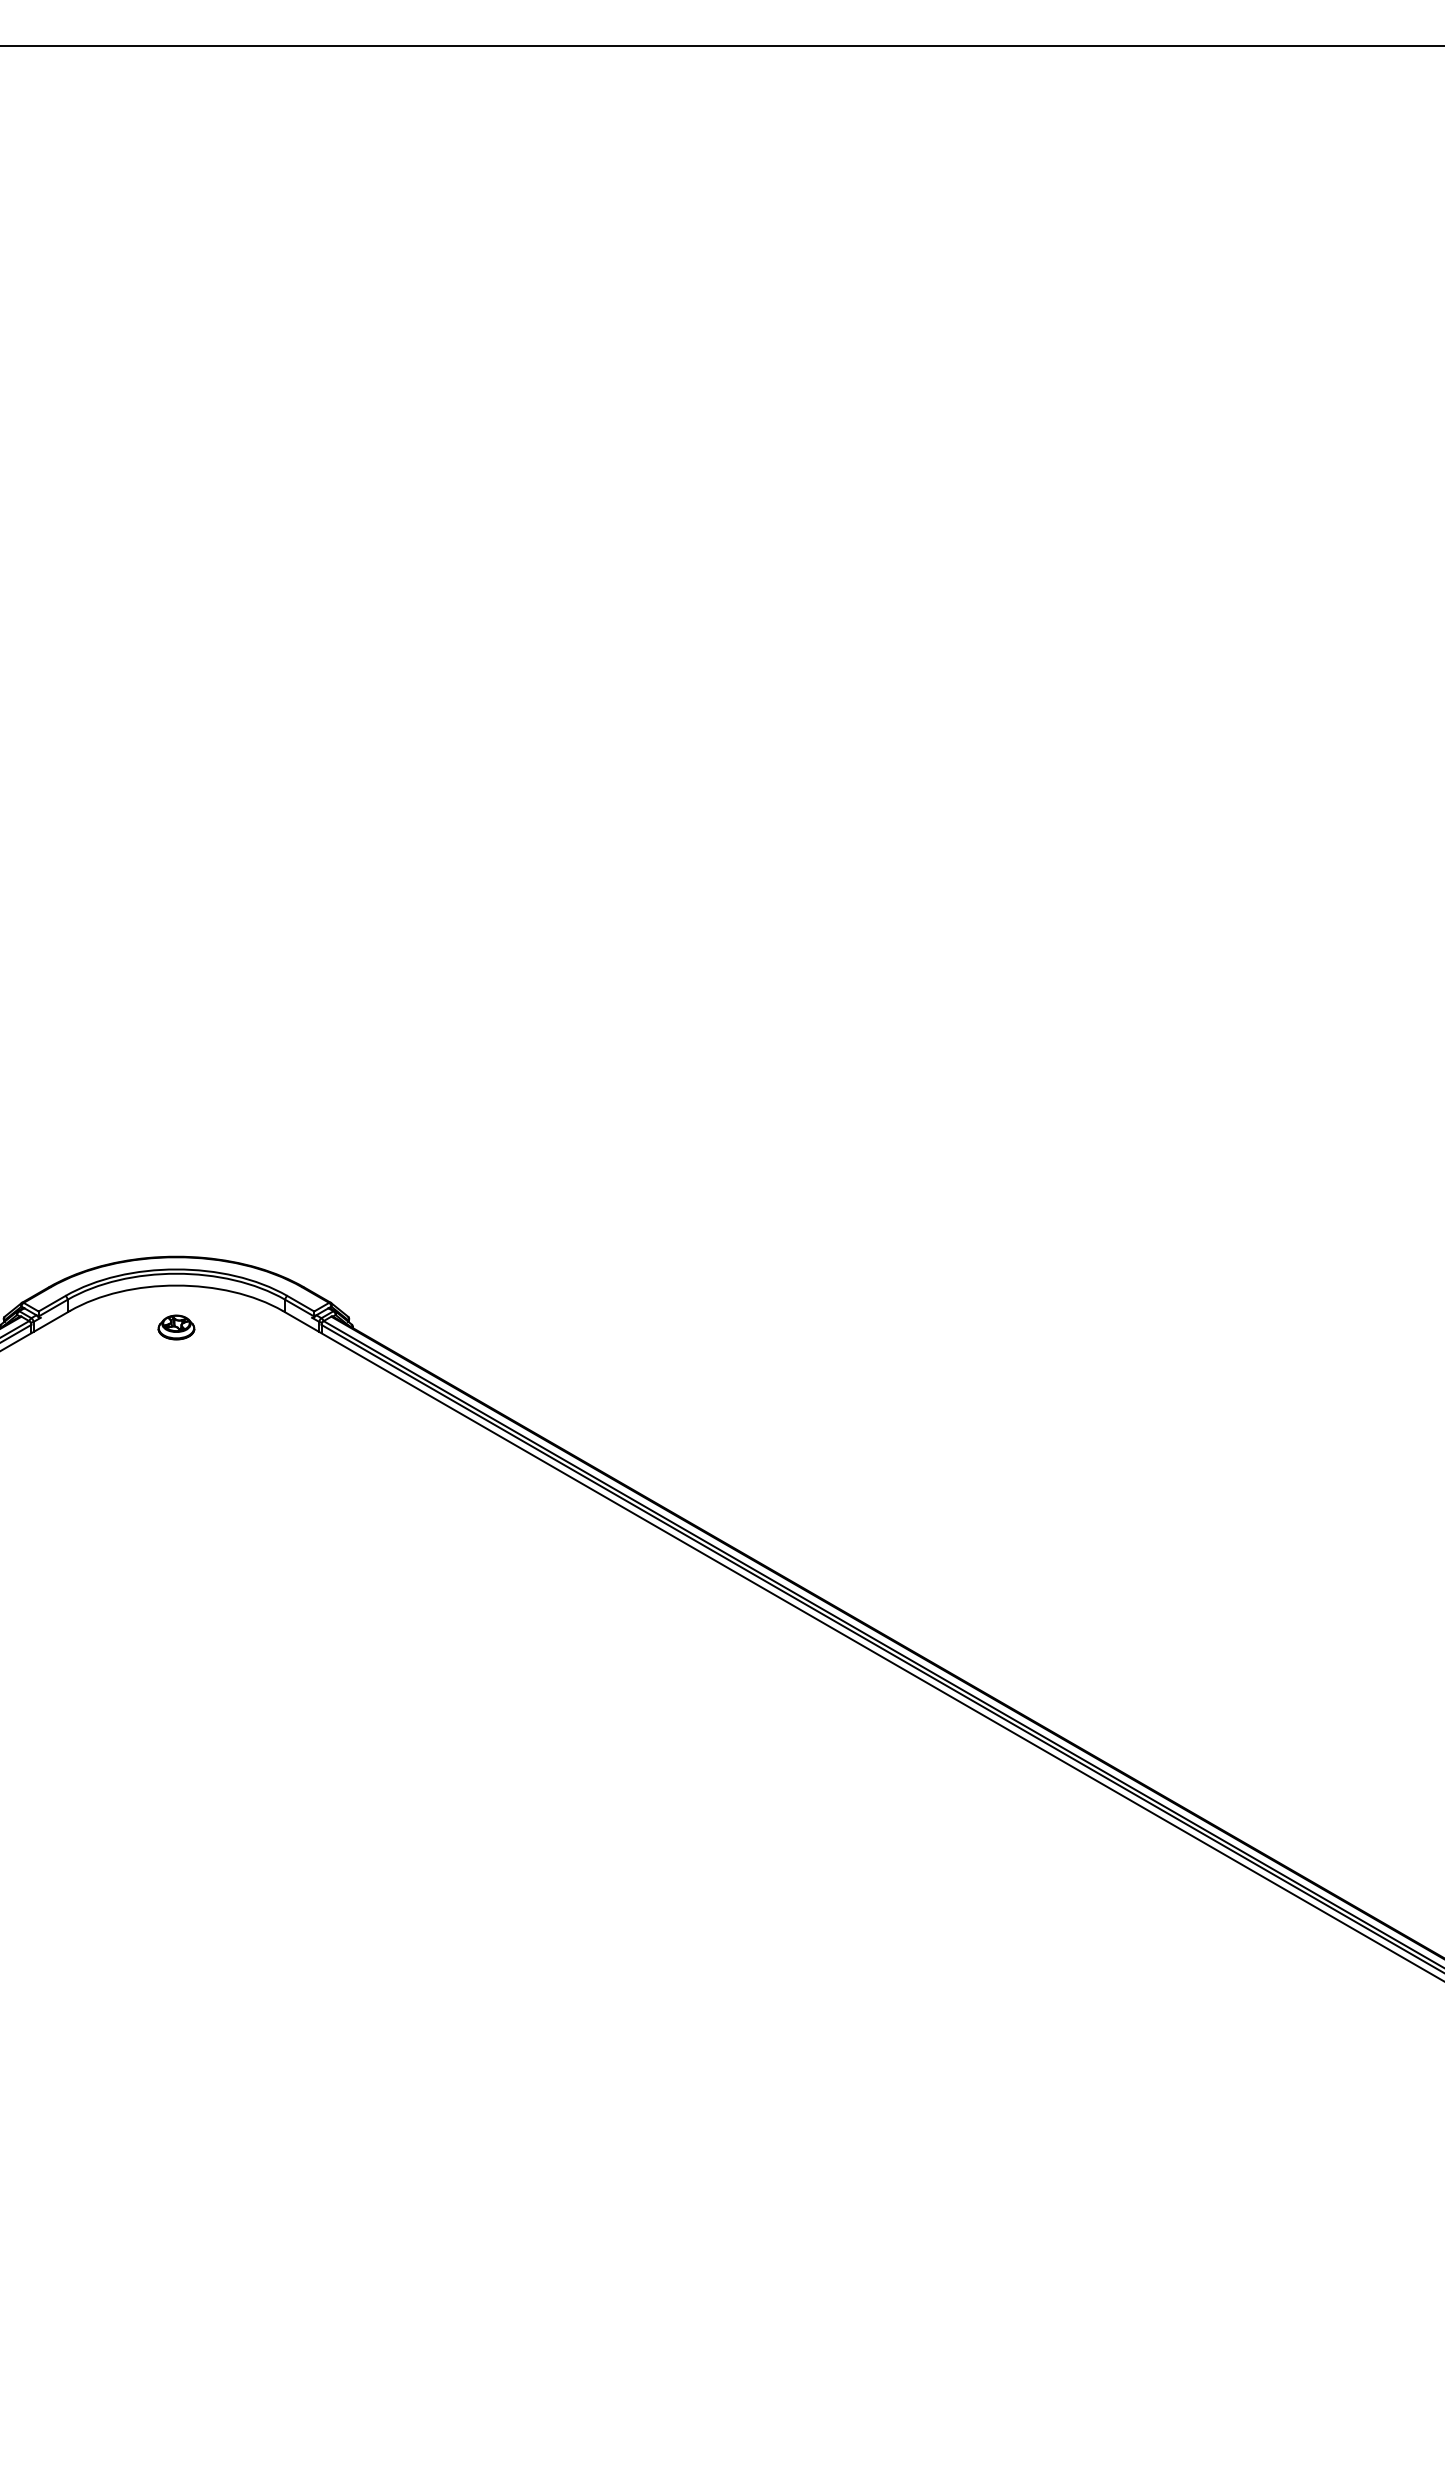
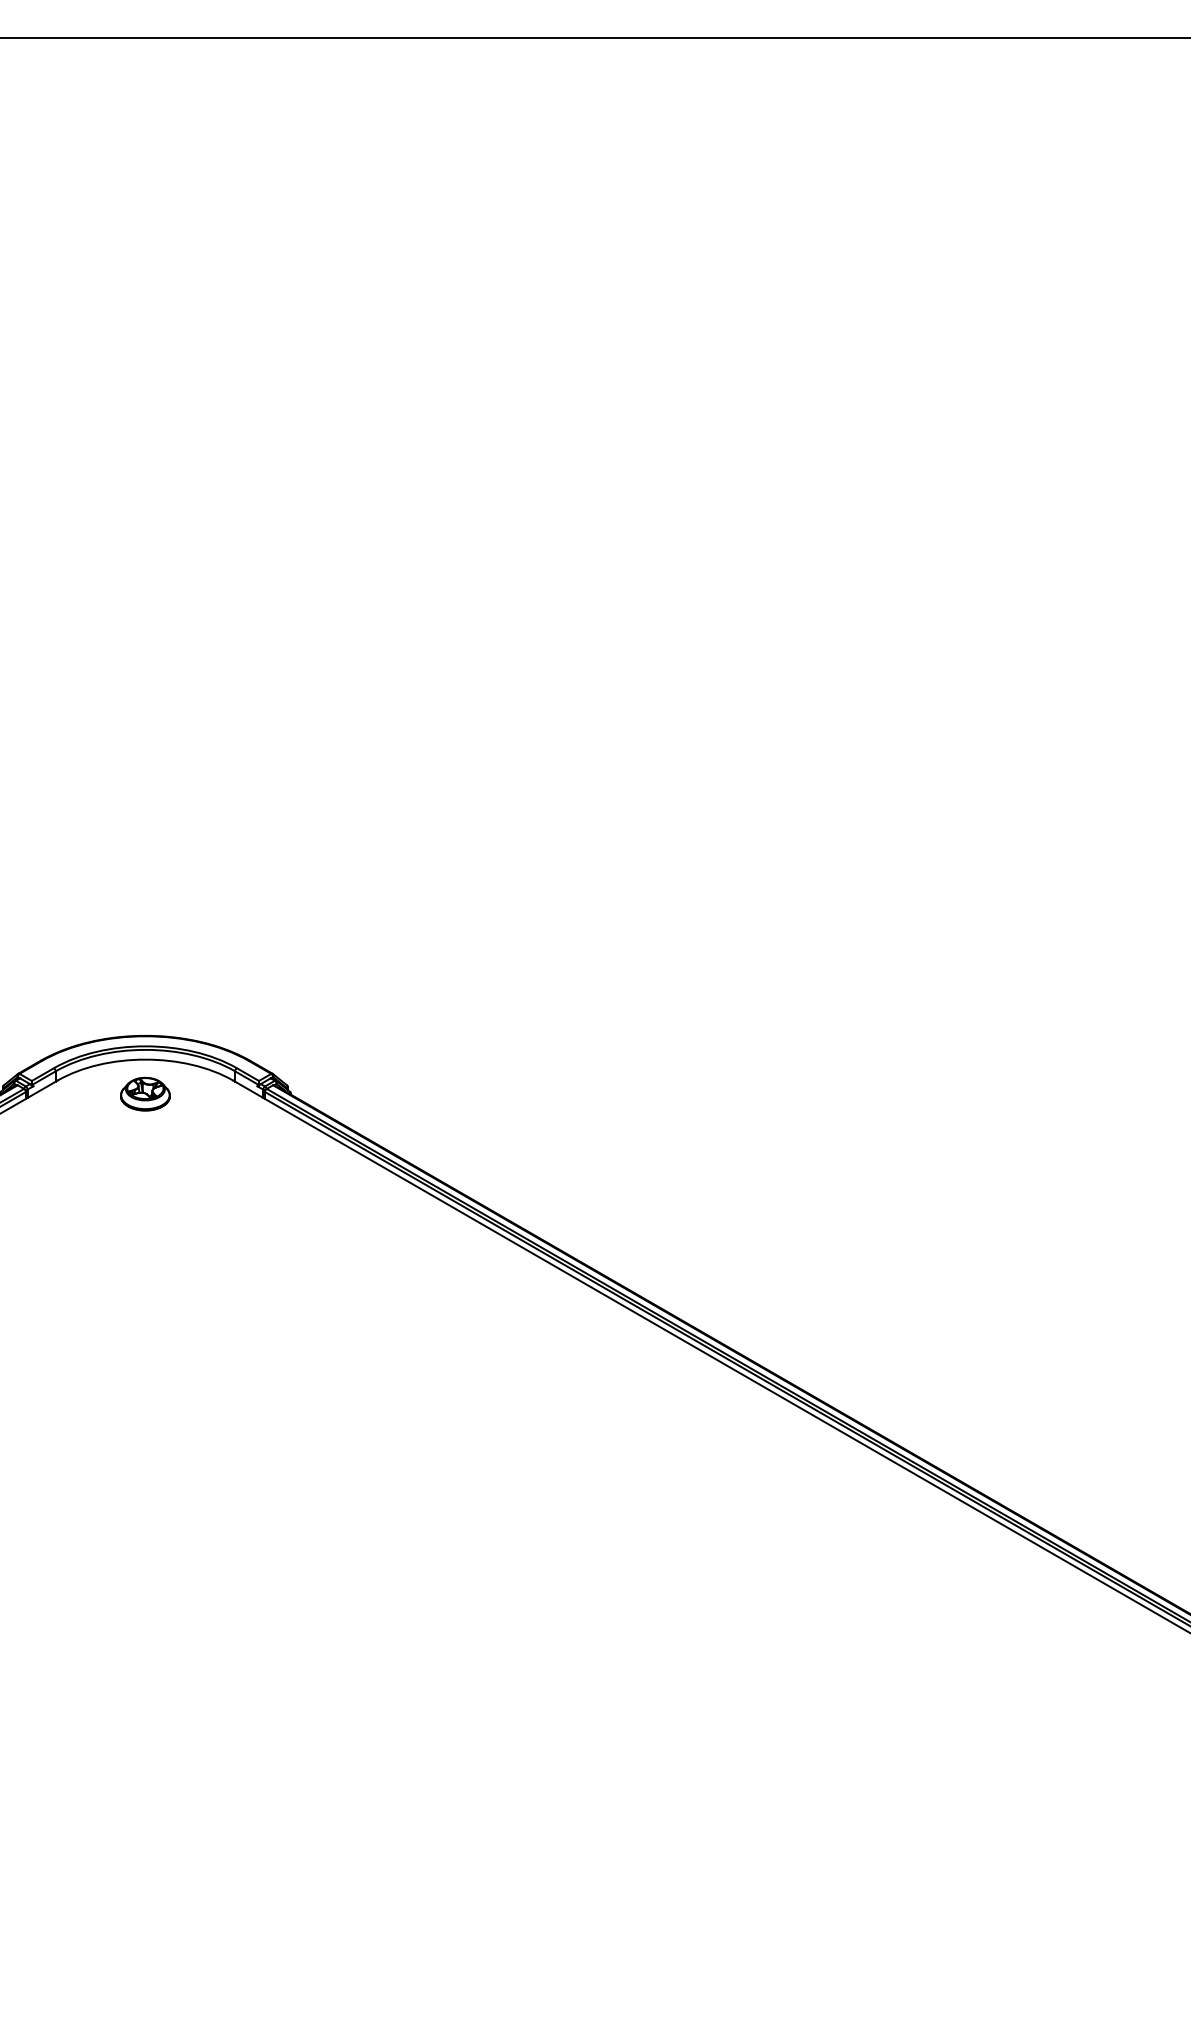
part: (176, 1327) -> (145, 1094), size x1.67

